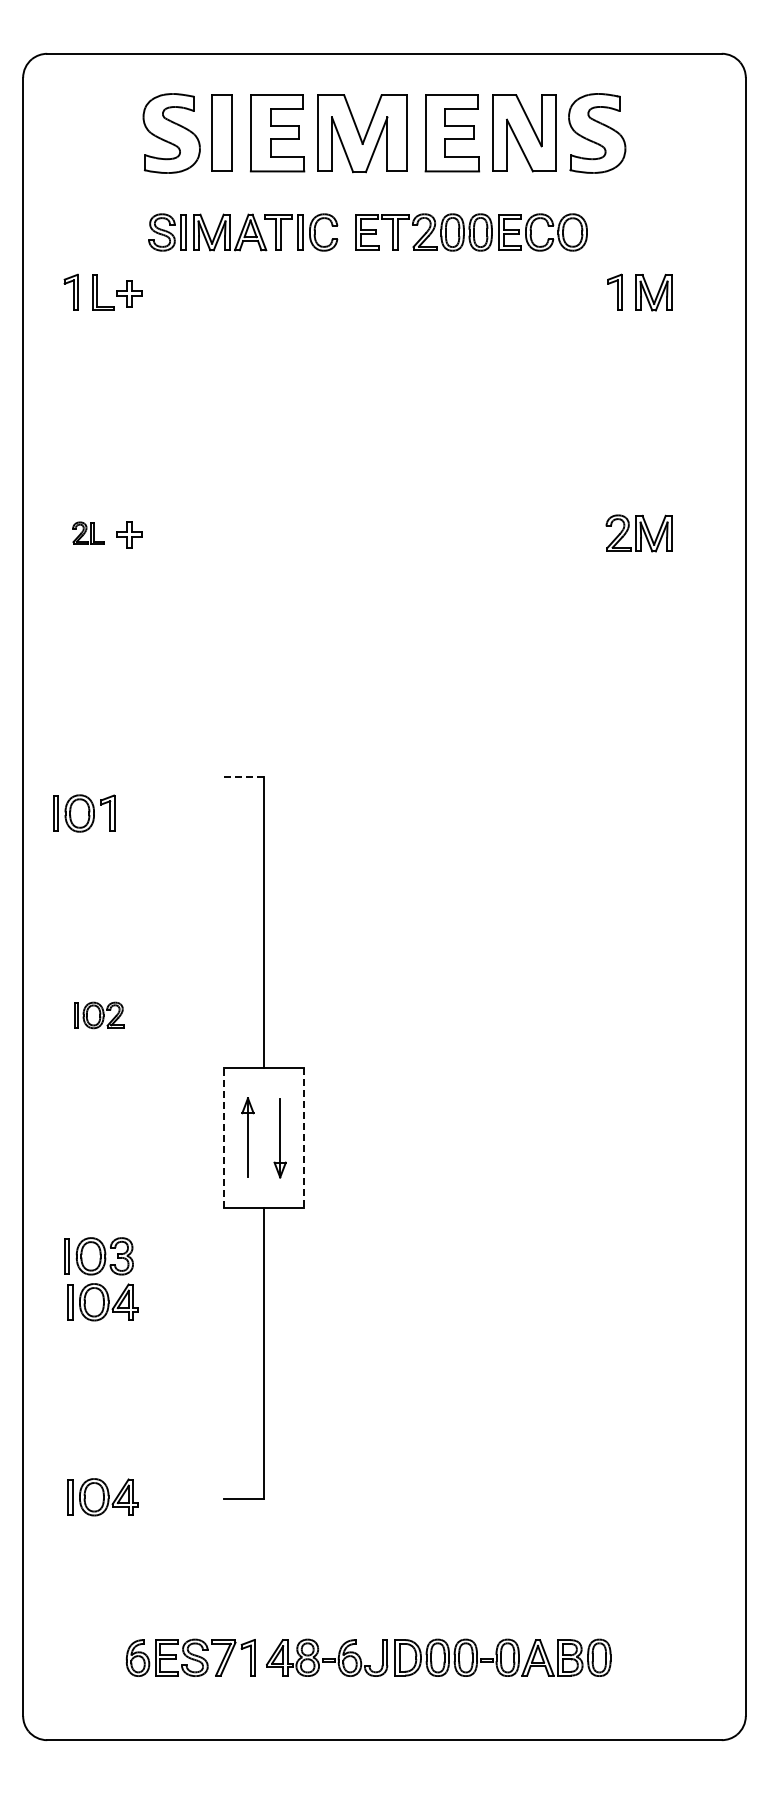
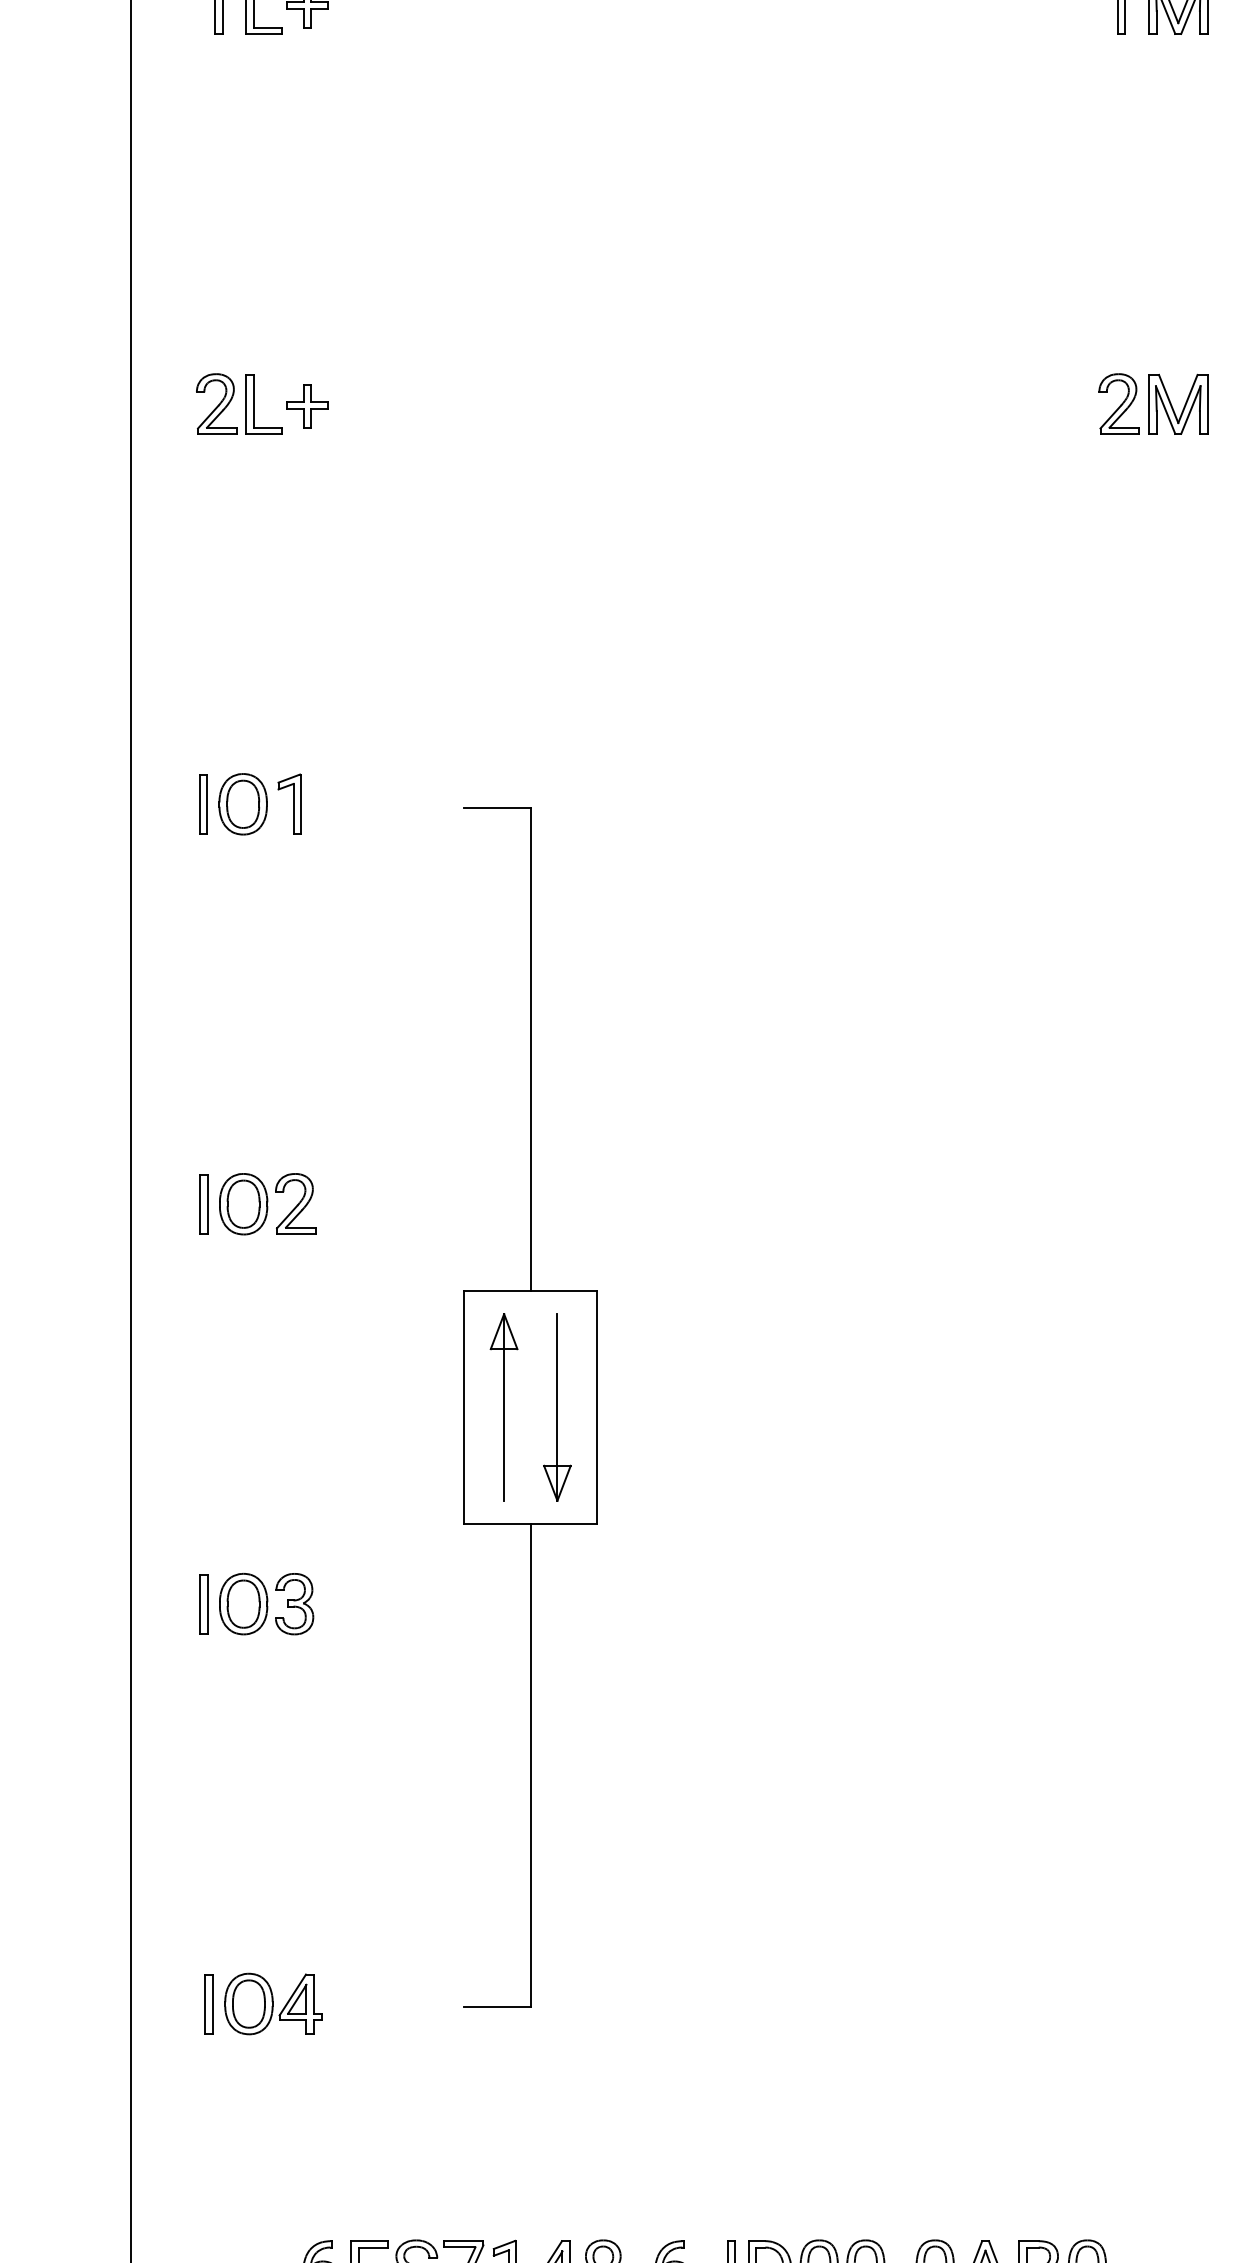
part: (88, 532) -> (239, 402), size x1.67
line: (244, 776) -> (498, 807), dashed -> solid
part: (84, 813) -> (251, 804), moved
part: (99, 1015) -> (257, 1204), size x1.43
line: (223, 1137) -> (463, 1406), dashed -> solid
part: (247, 1137) -> (503, 1406), size x1.43
part: (280, 1138) -> (558, 1408), size x1.43
line: (304, 1138) -> (597, 1408), dashed -> solid
part: (102, 1302) -> (262, 1680), removed

